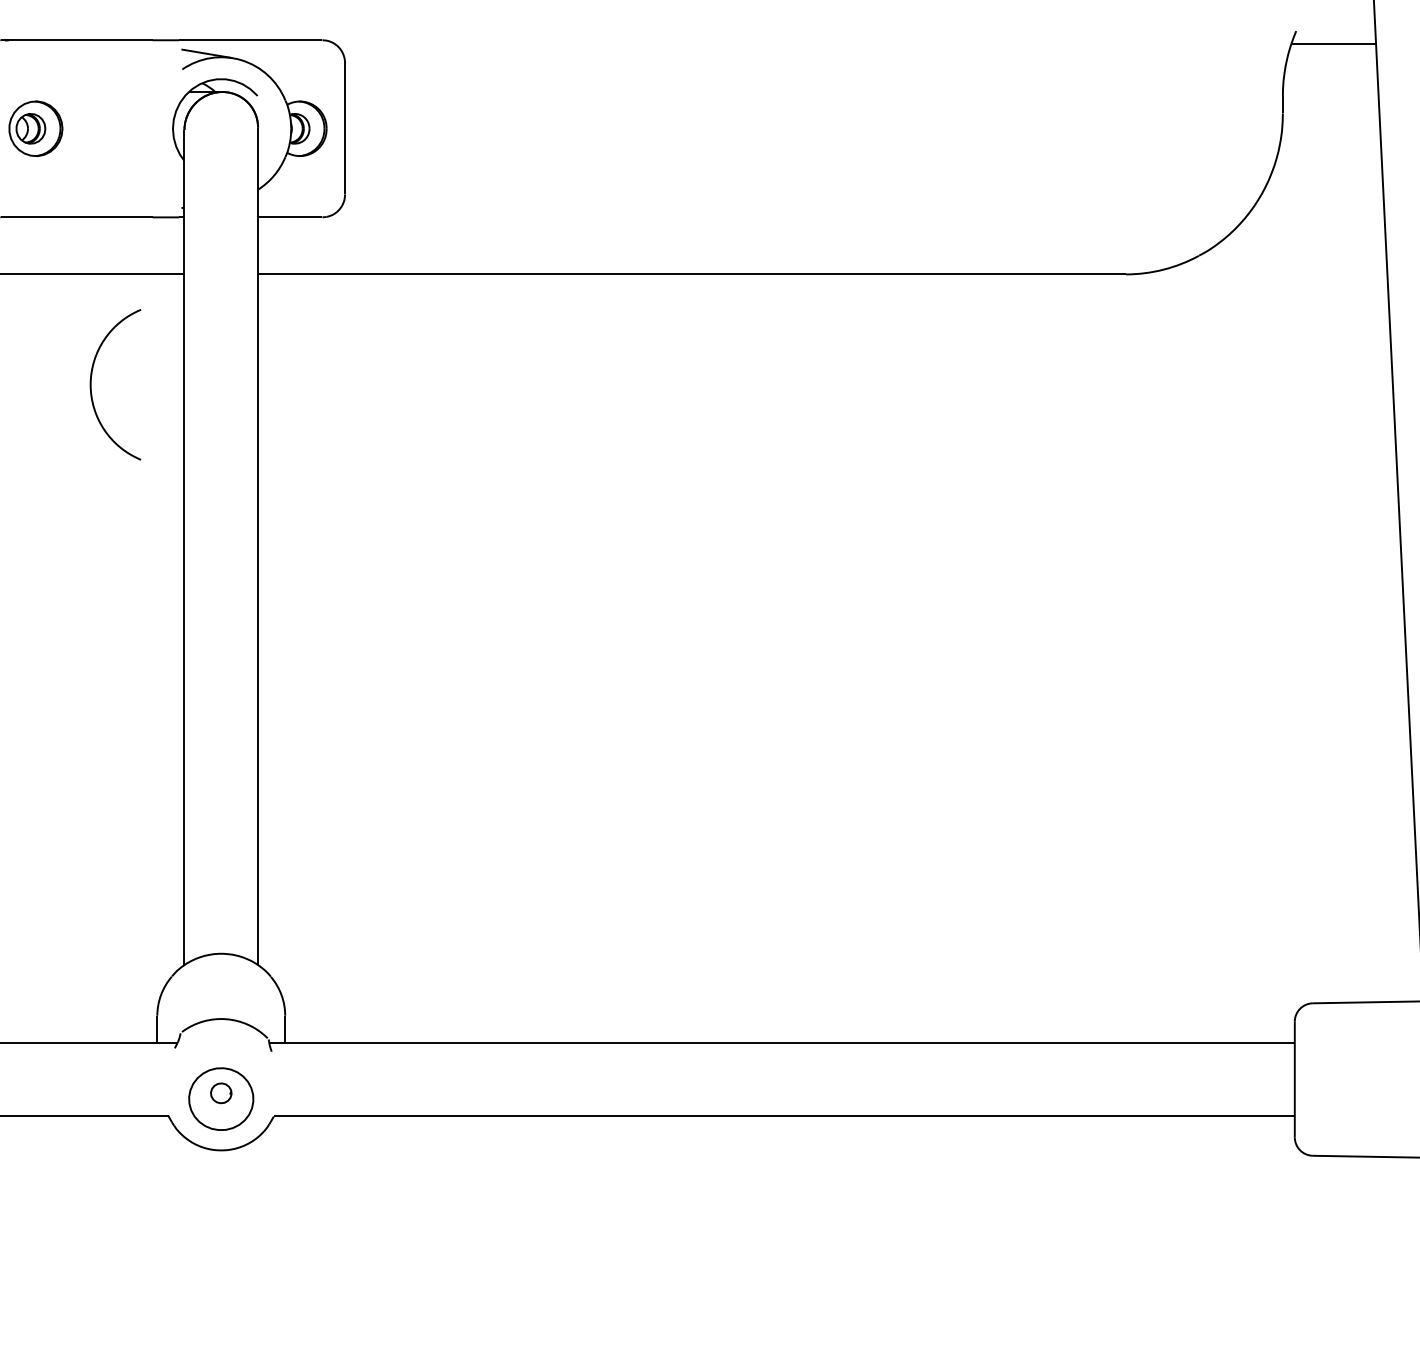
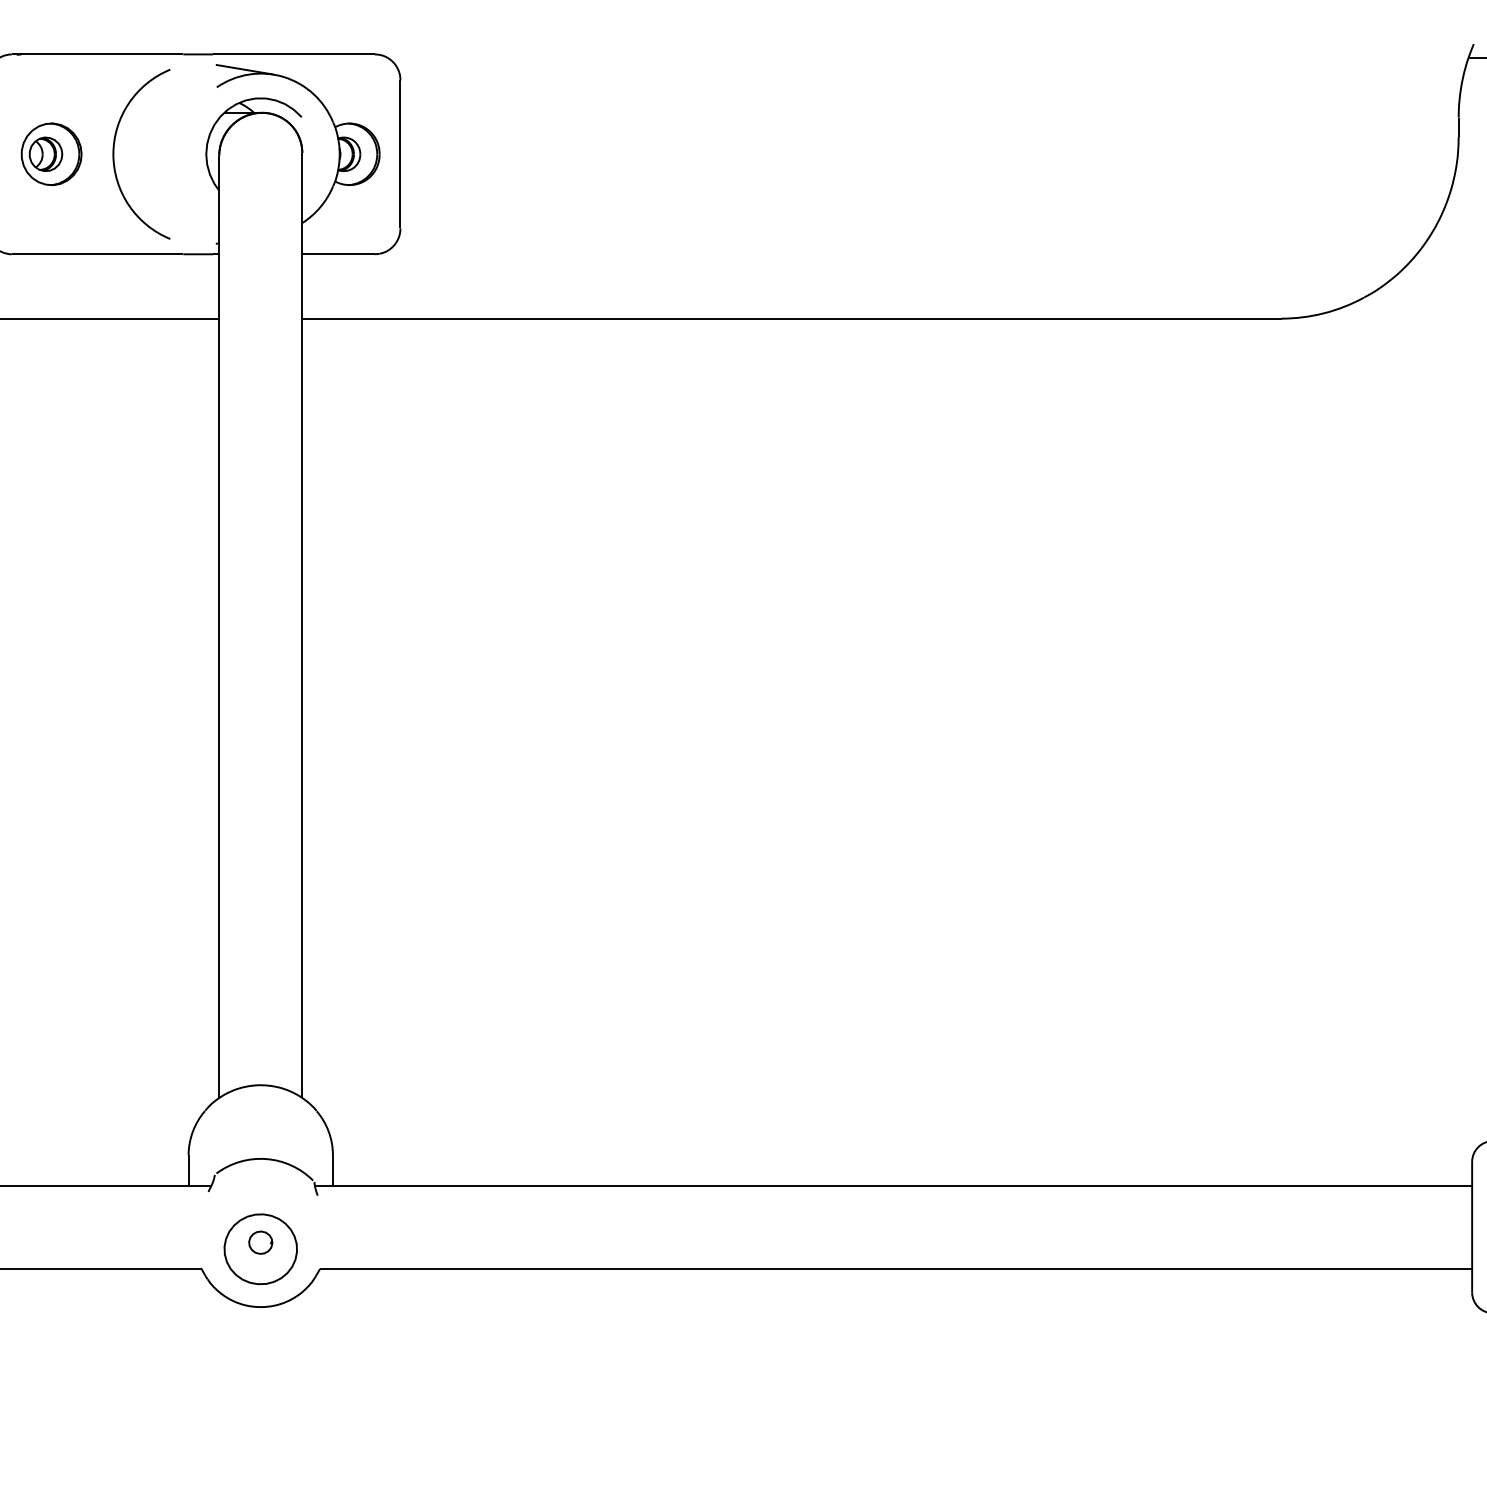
curve: (91, 384) -> (114, 153), moved

